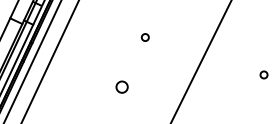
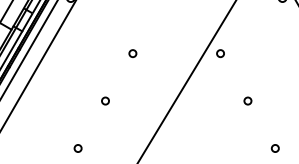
circle: (232, 29) -> (220, 53), added
circle: (122, 86) -> (105, 100), size x0.62

